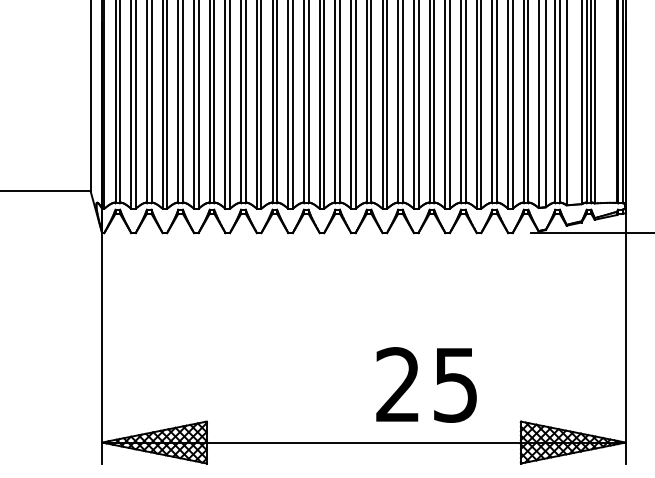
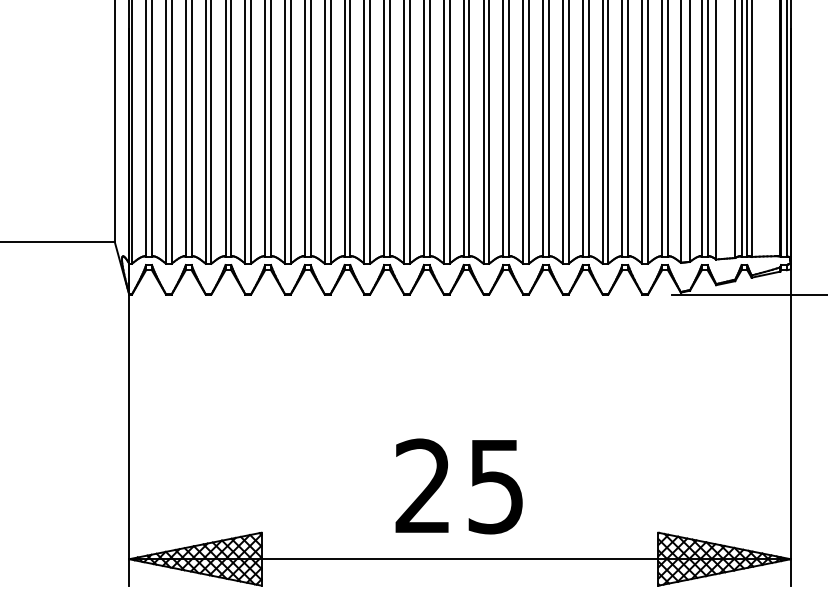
text: (426, 385) -> (458, 486), moved

